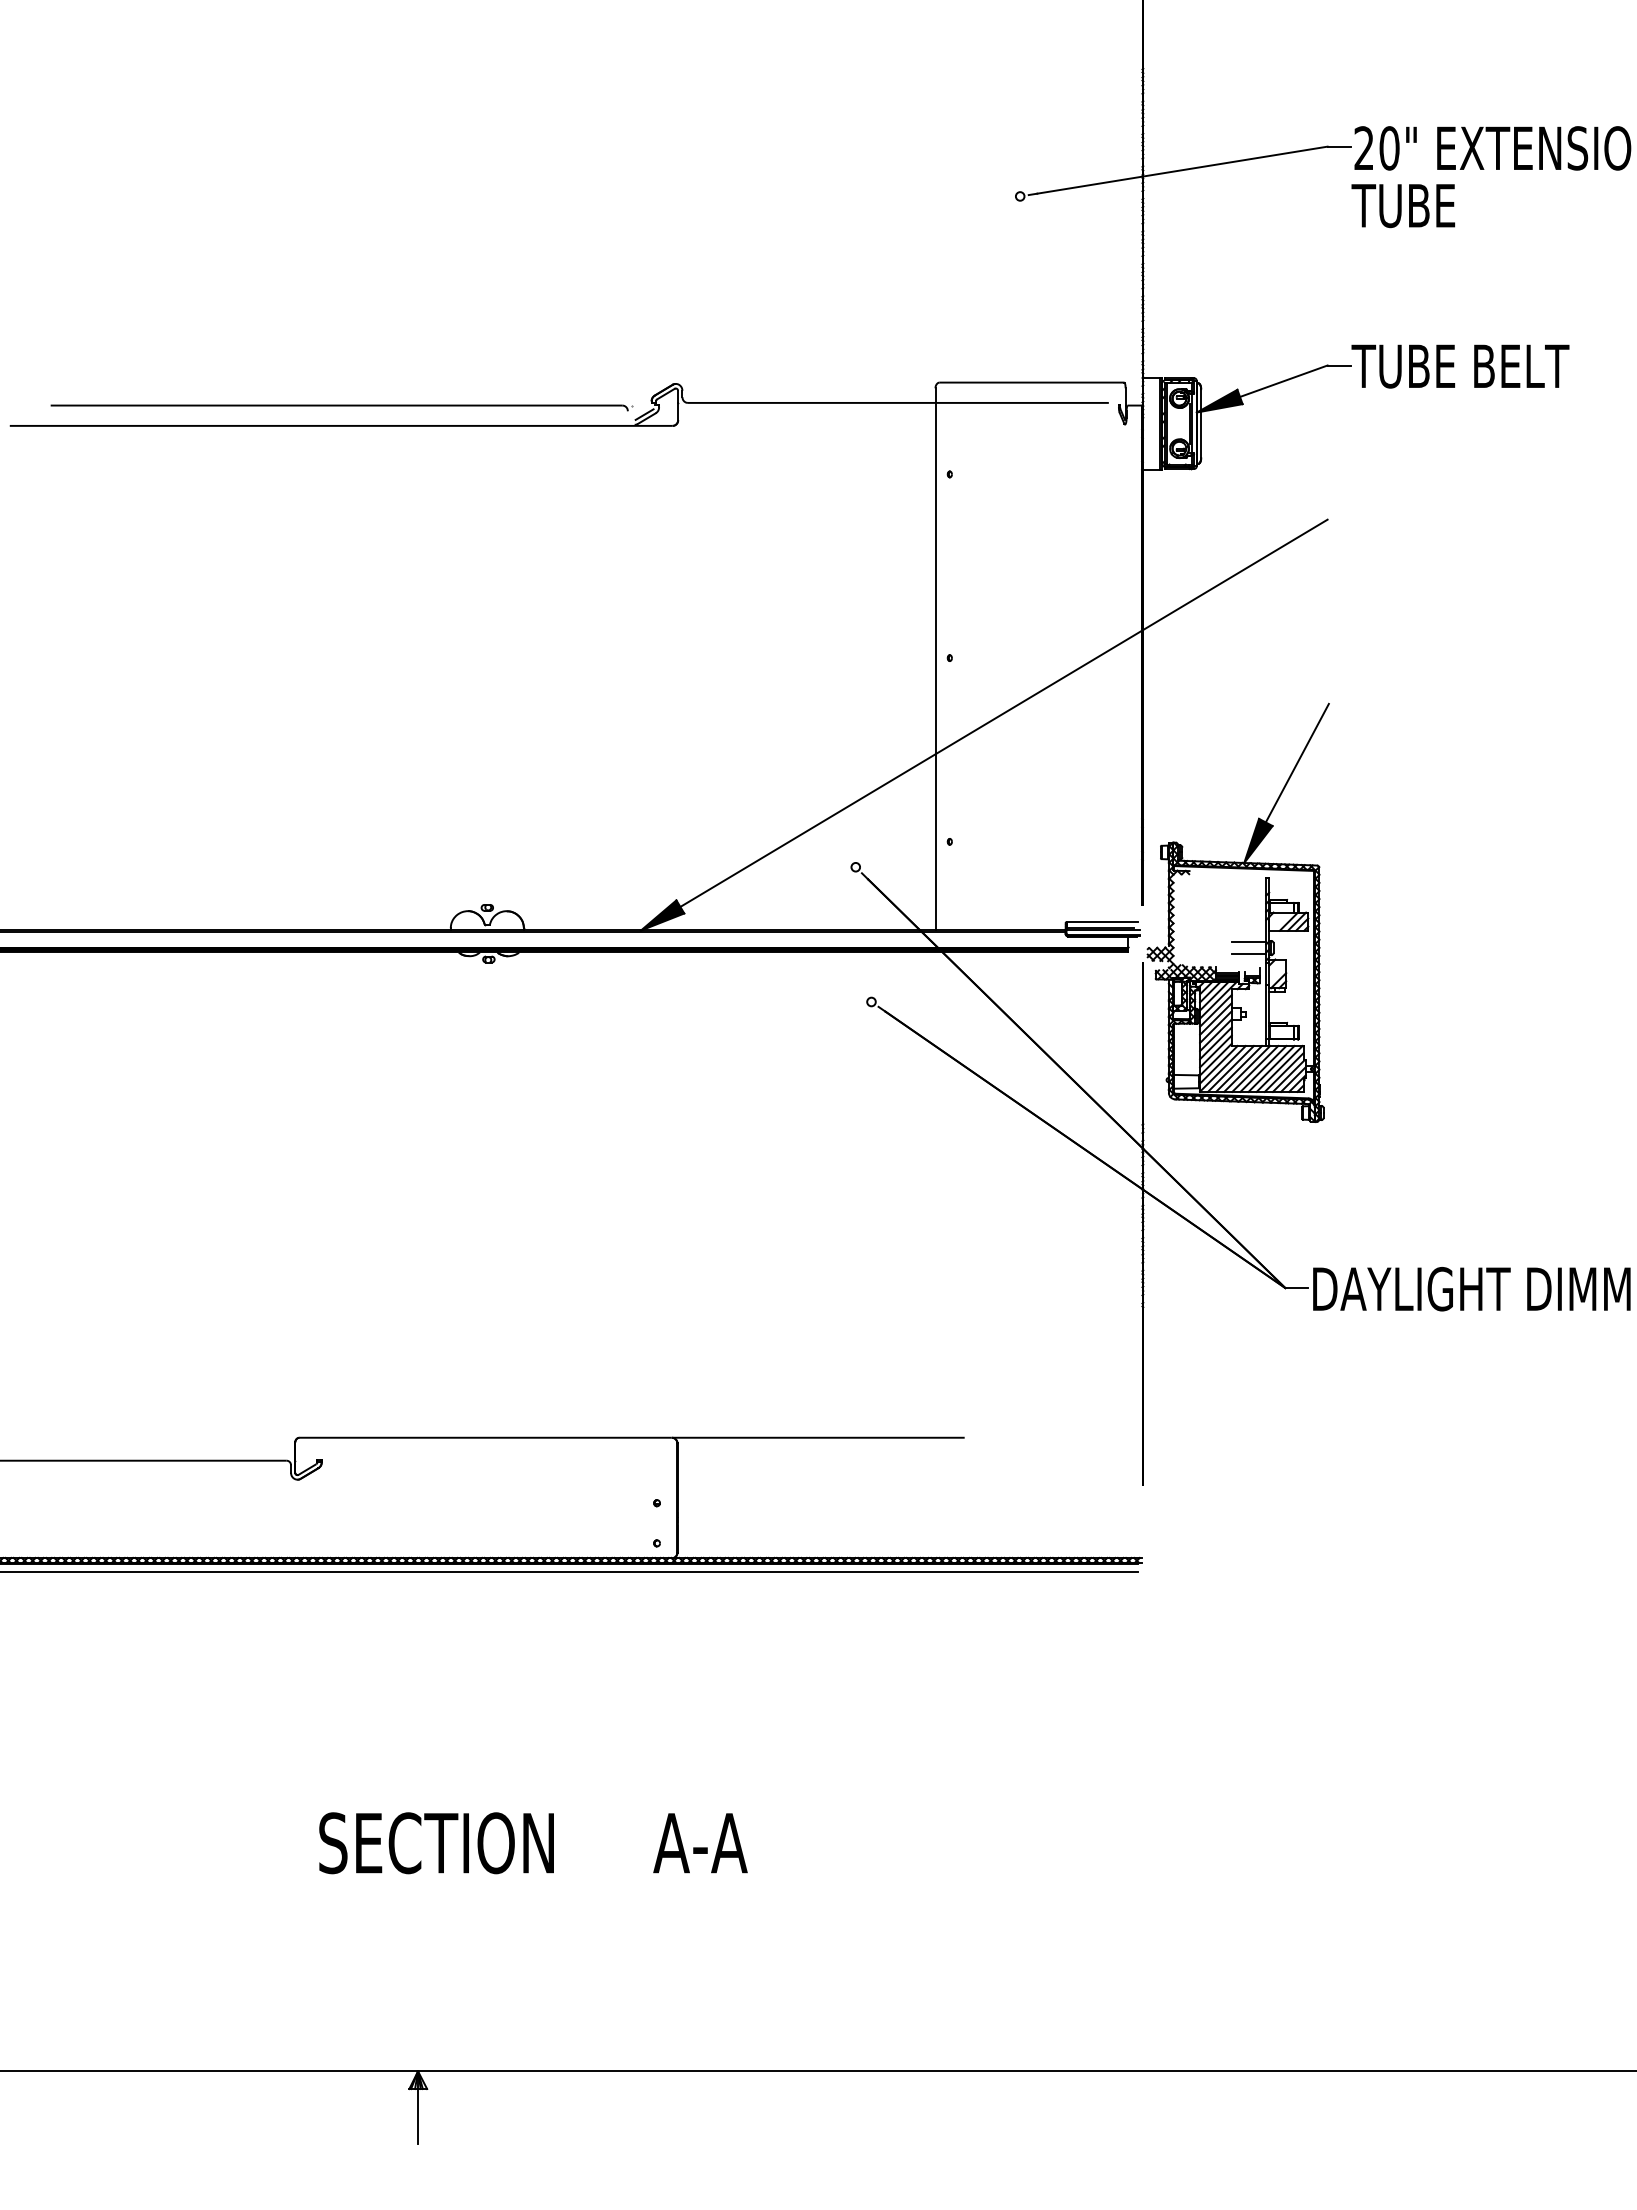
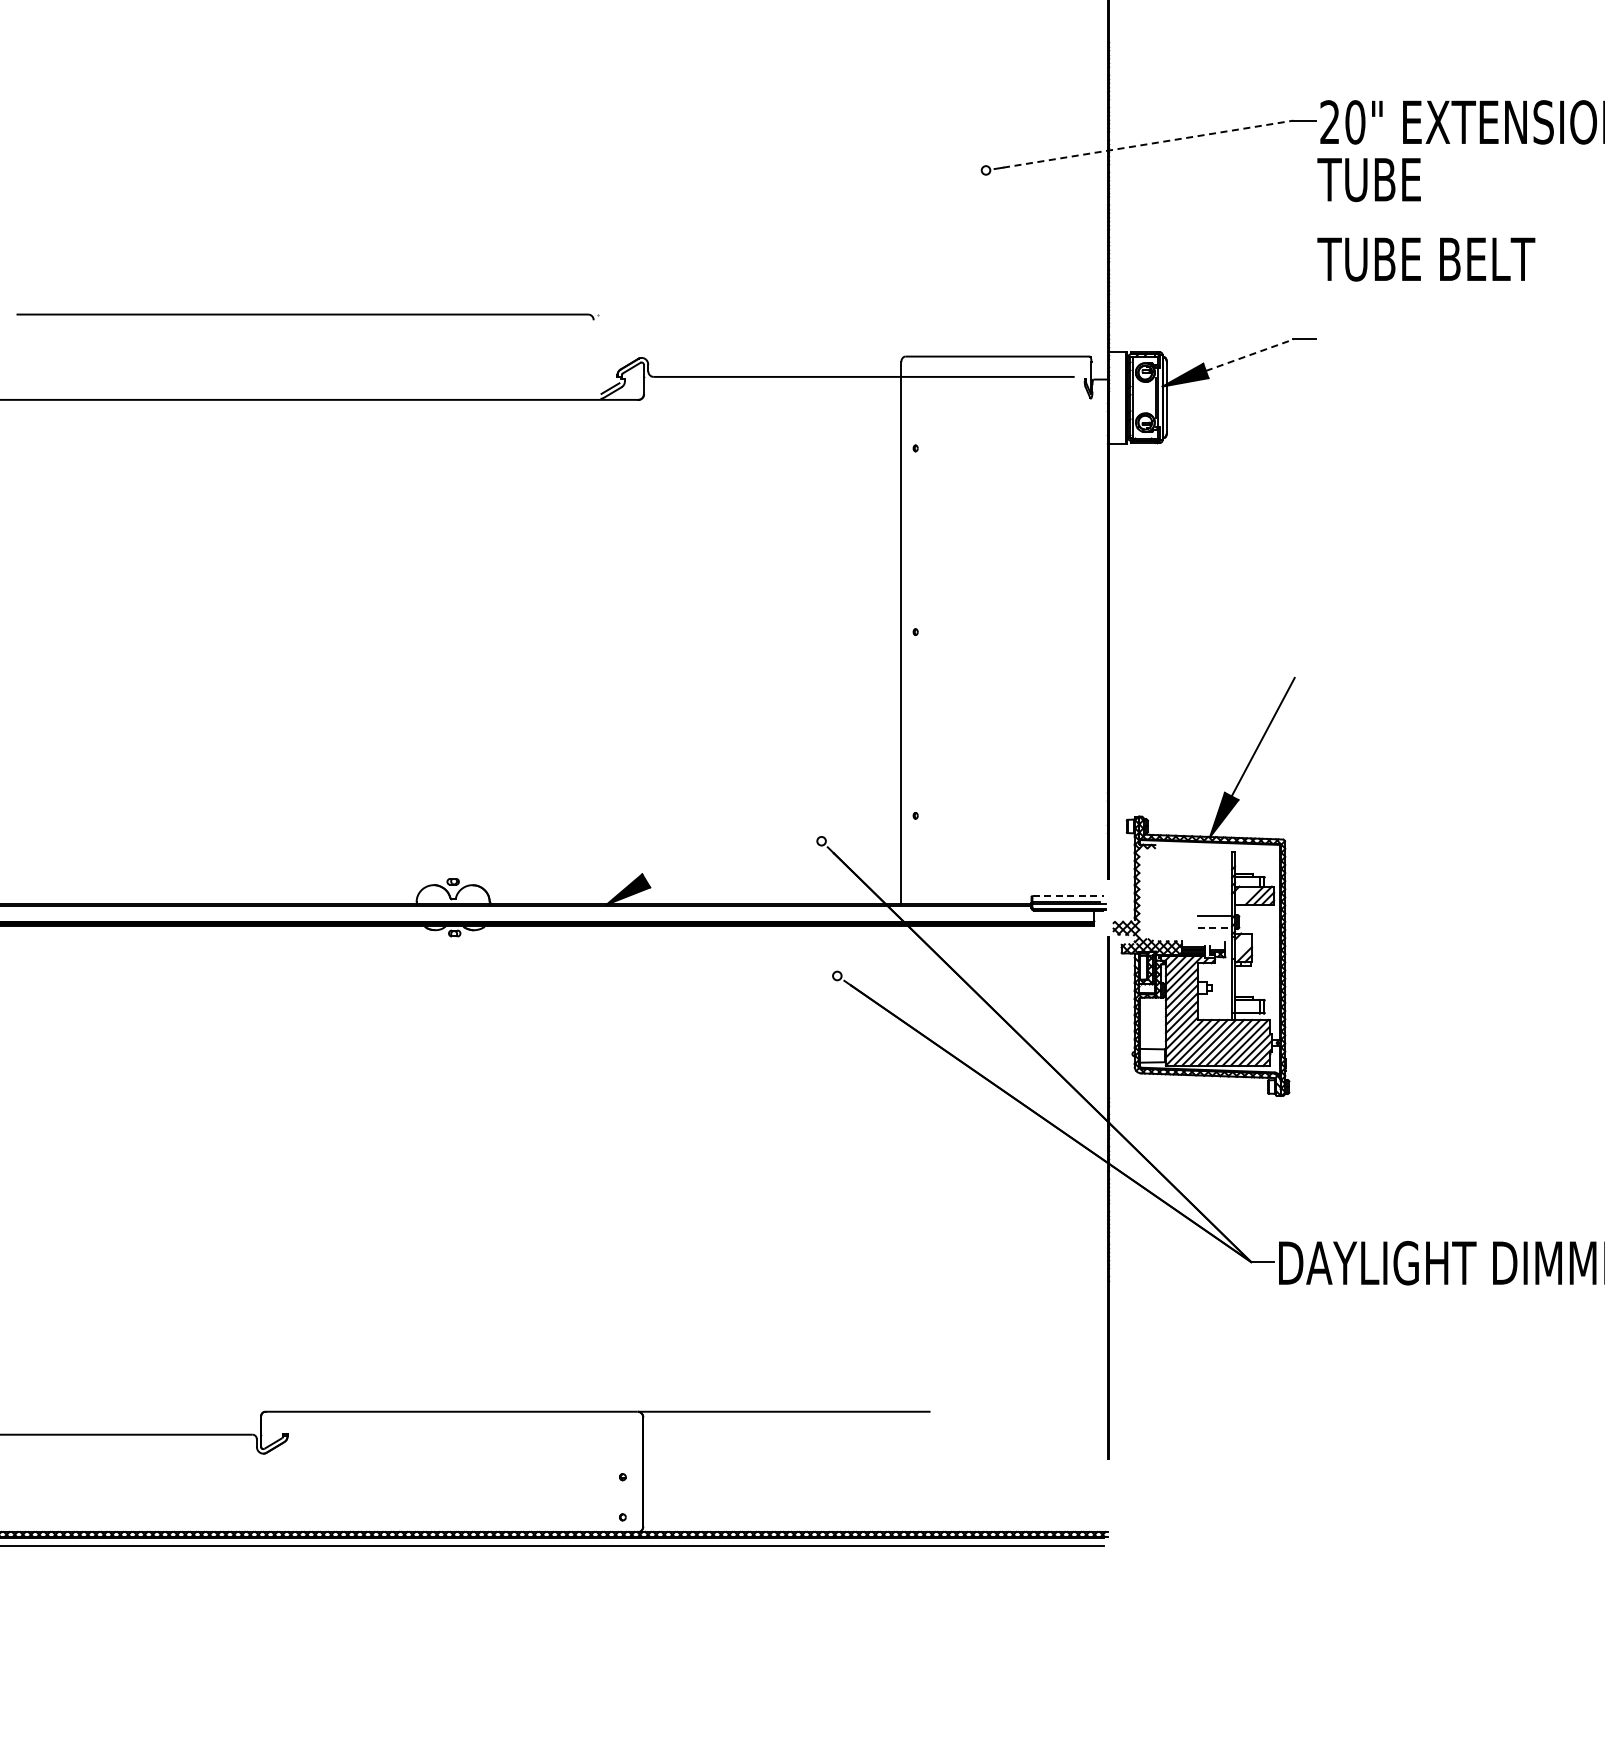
line: (1182, 170) -> (1148, 144), solid -> dashed
text: (1460, 366) -> (1426, 259), moved
line: (1283, 381) -> (1249, 355), solid -> dashed
part: (341, 407) -> (307, 316), moved
line: (1003, 712) -> (969, 686), removed
line: (1102, 922) -> (1068, 896), solid -> dashed
line: (1249, 953) -> (1215, 927), solid -> dashed

